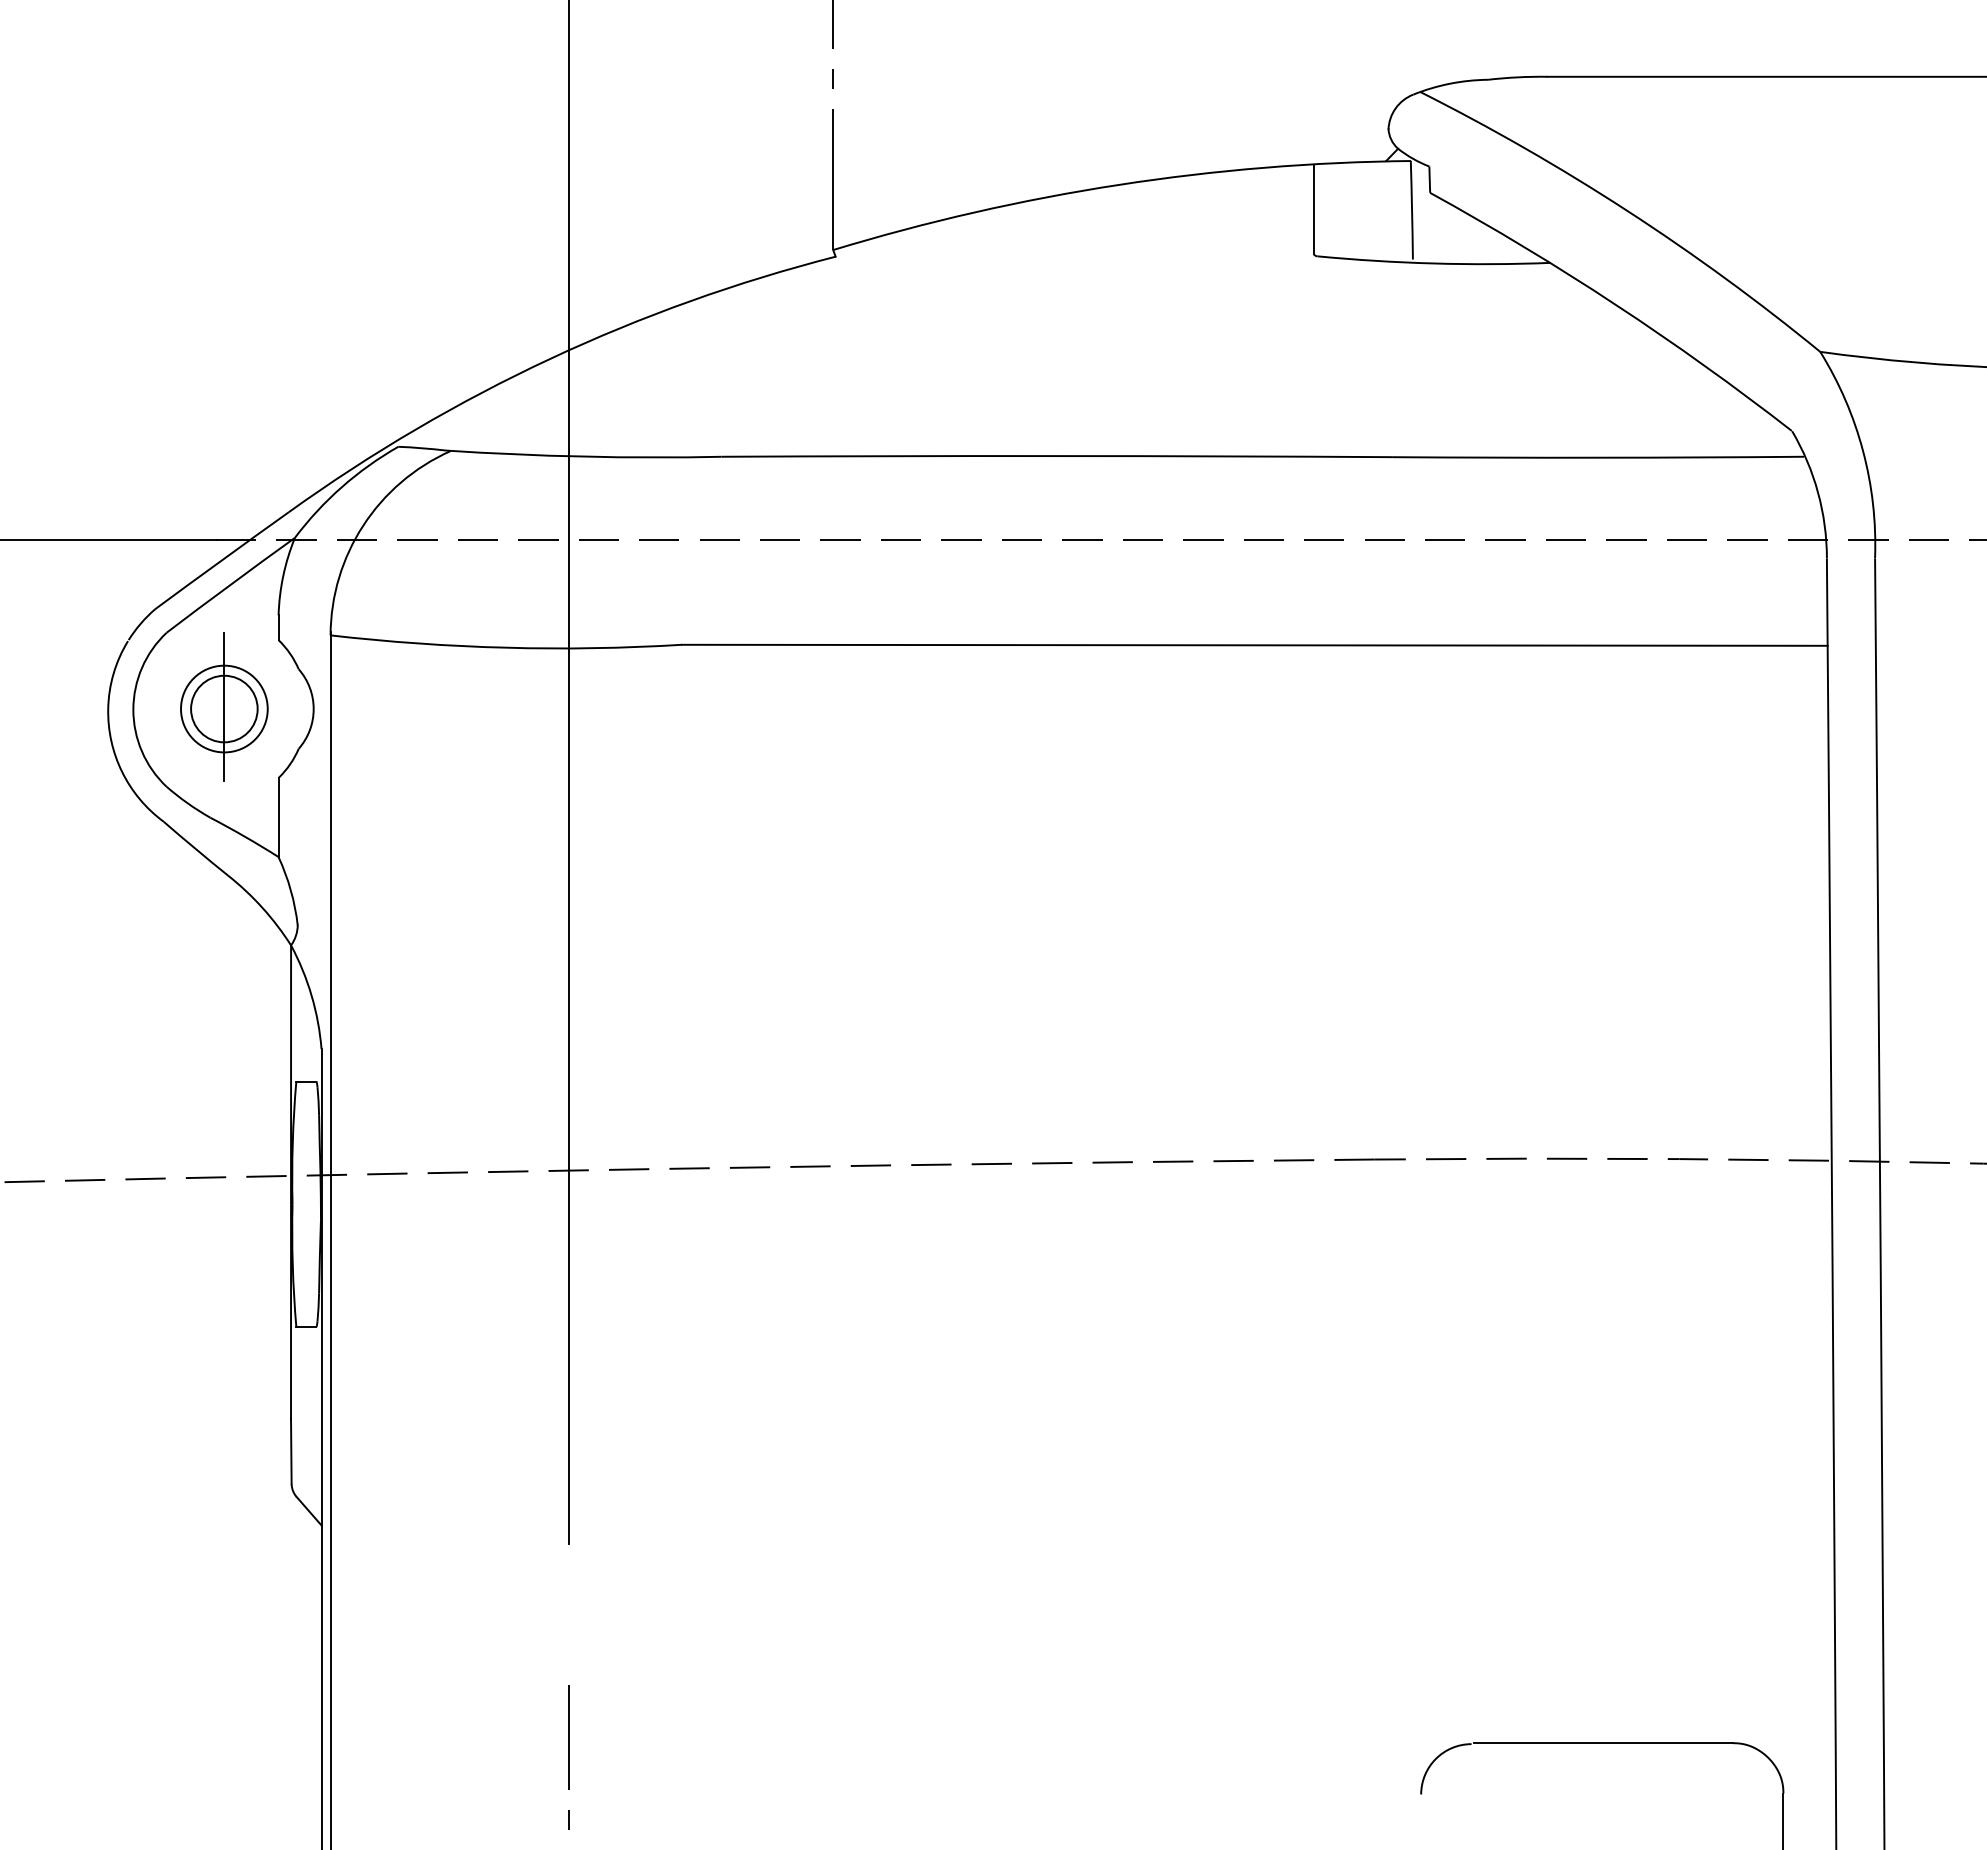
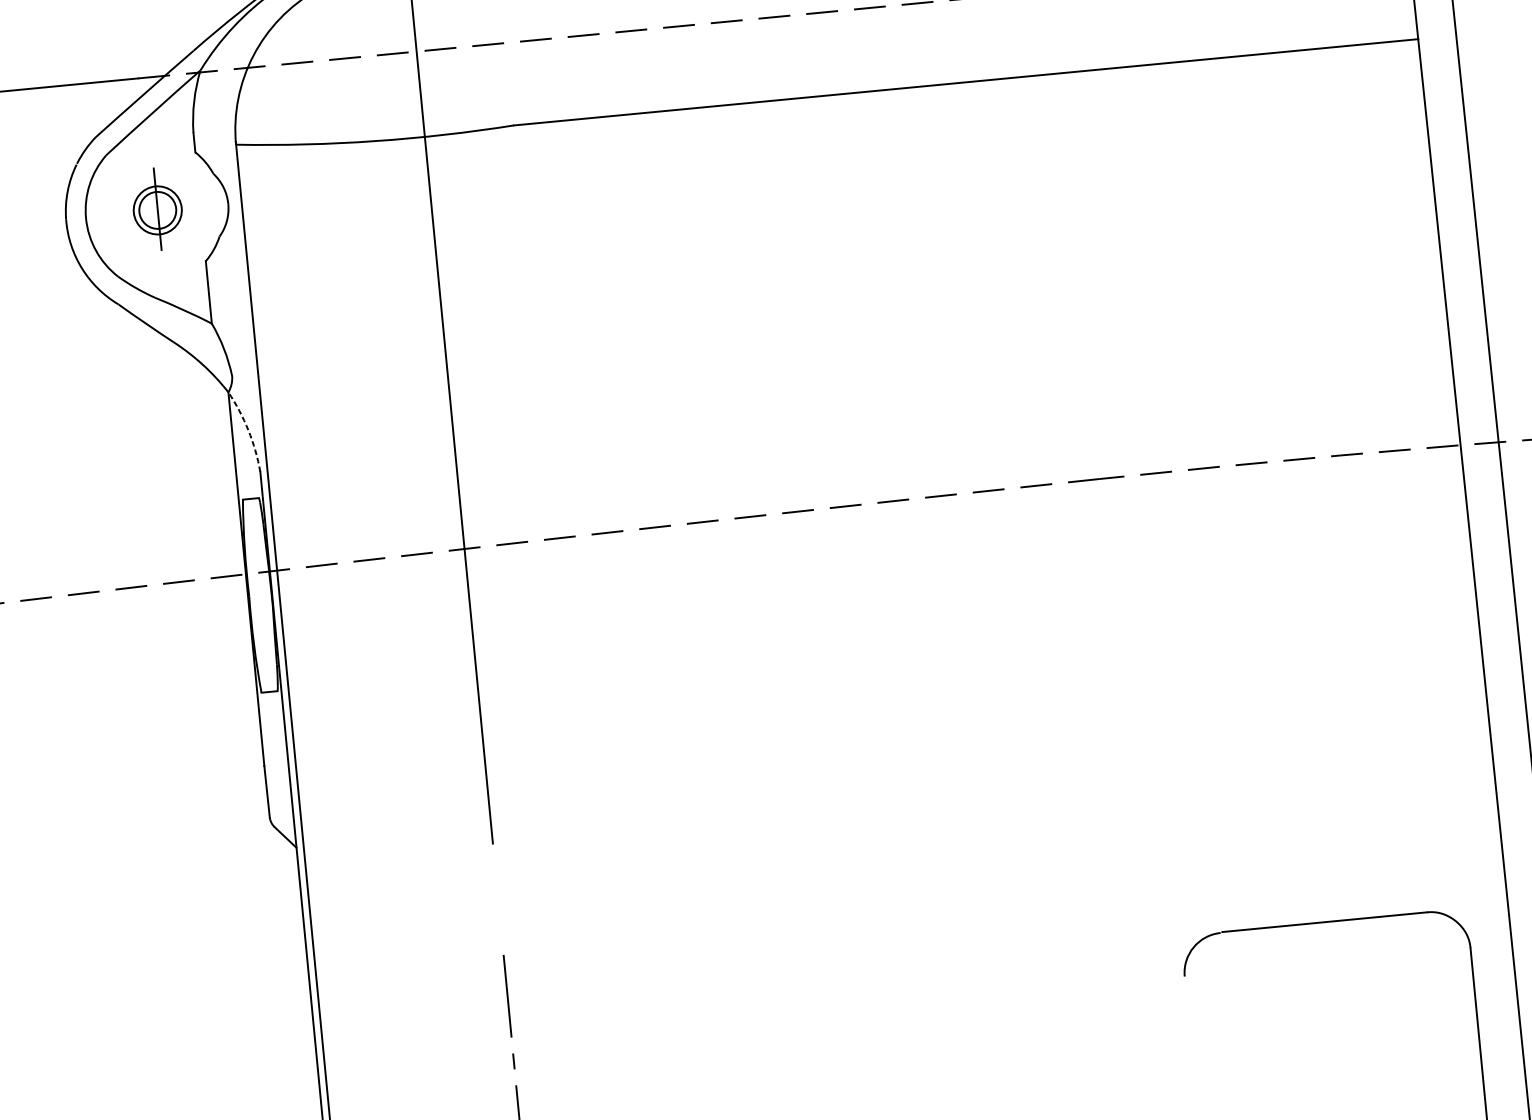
part: (224, 706) -> (157, 208), size x0.7
arc: (311, 995) -> (248, 430), solid -> dashed

